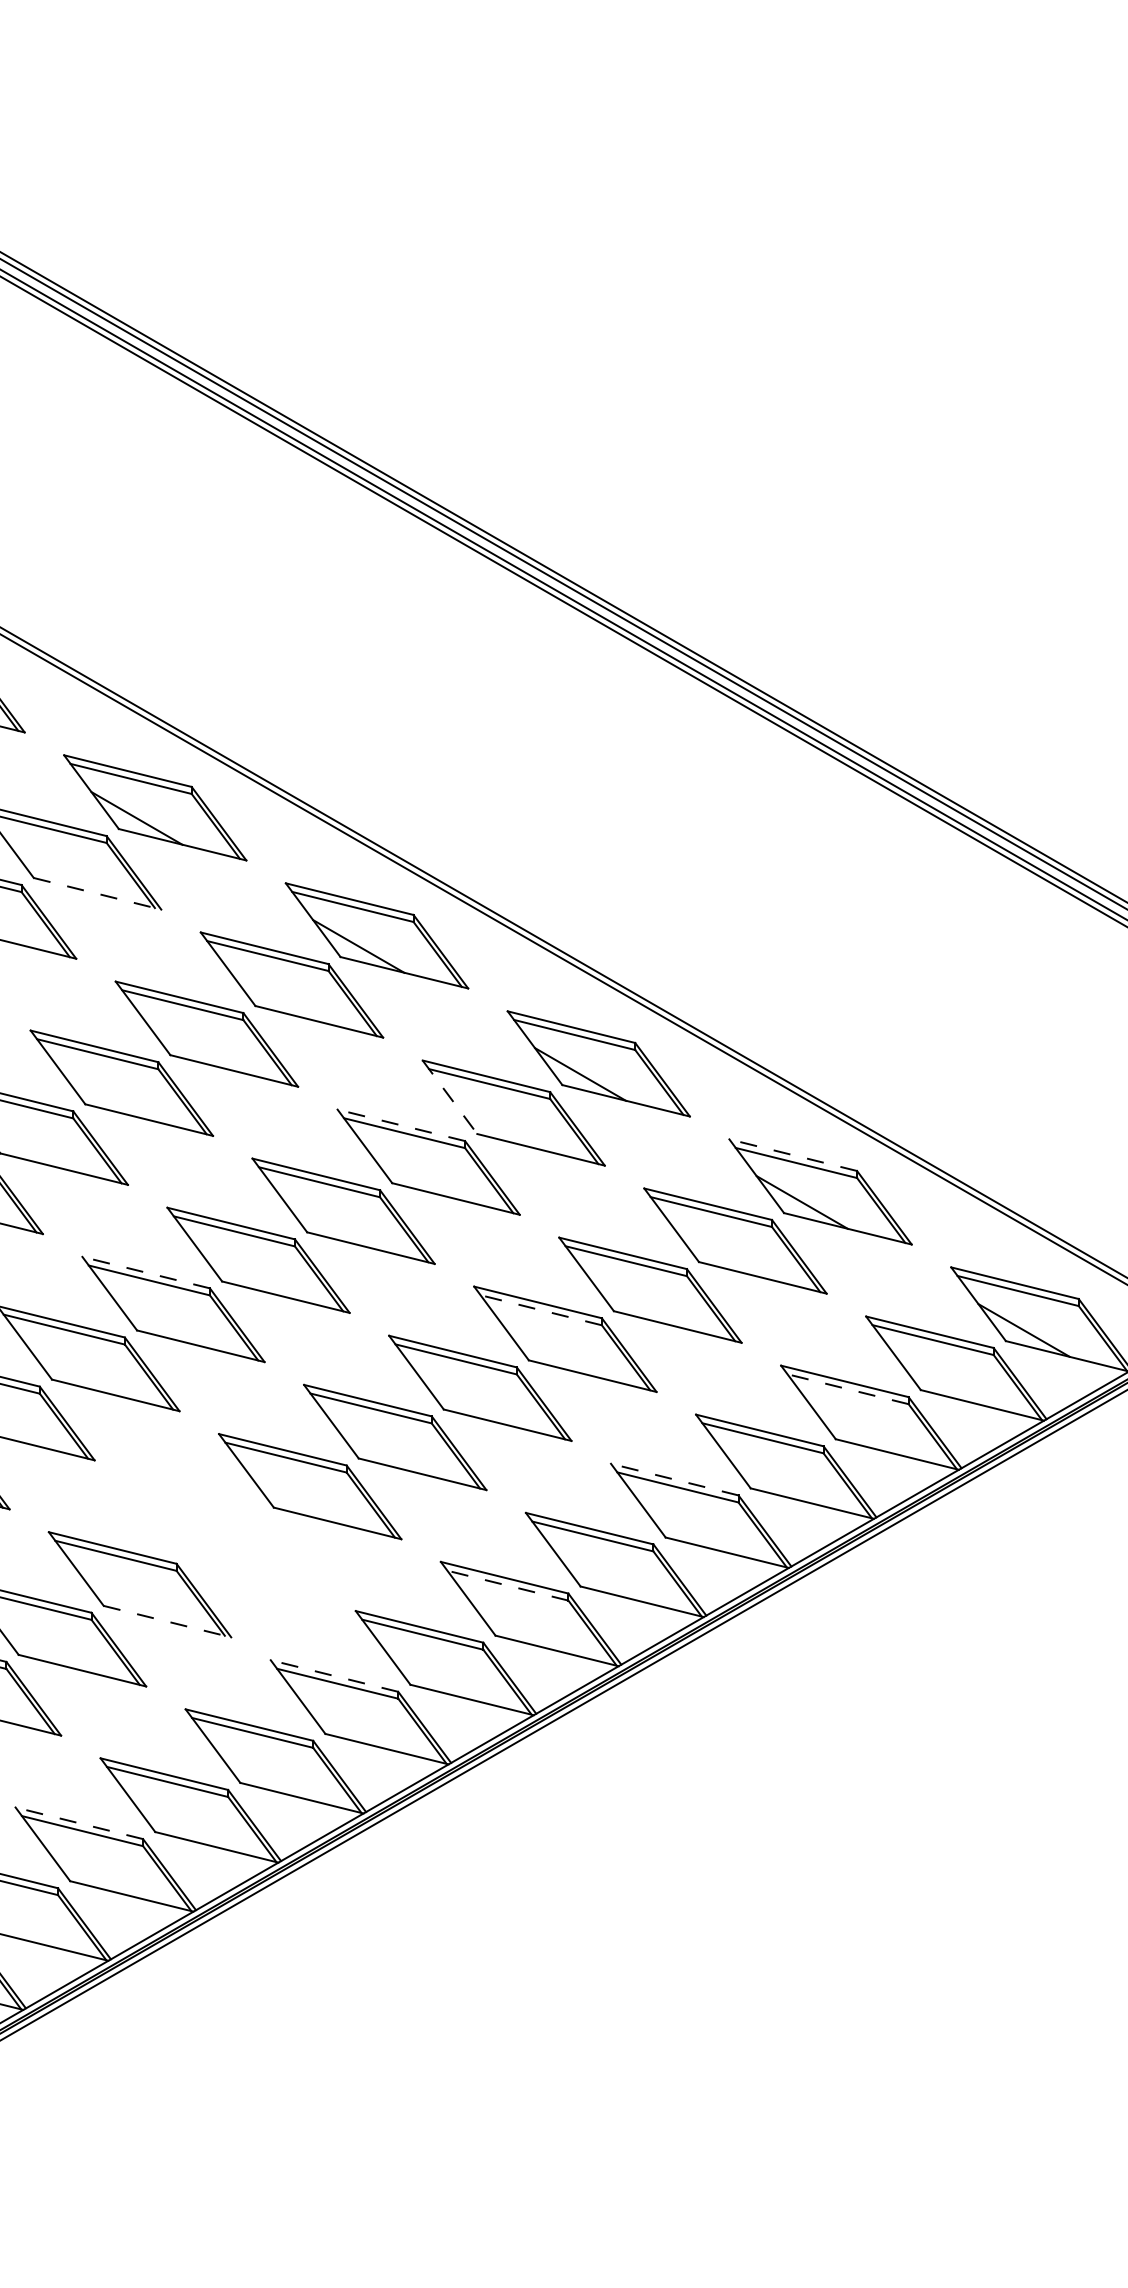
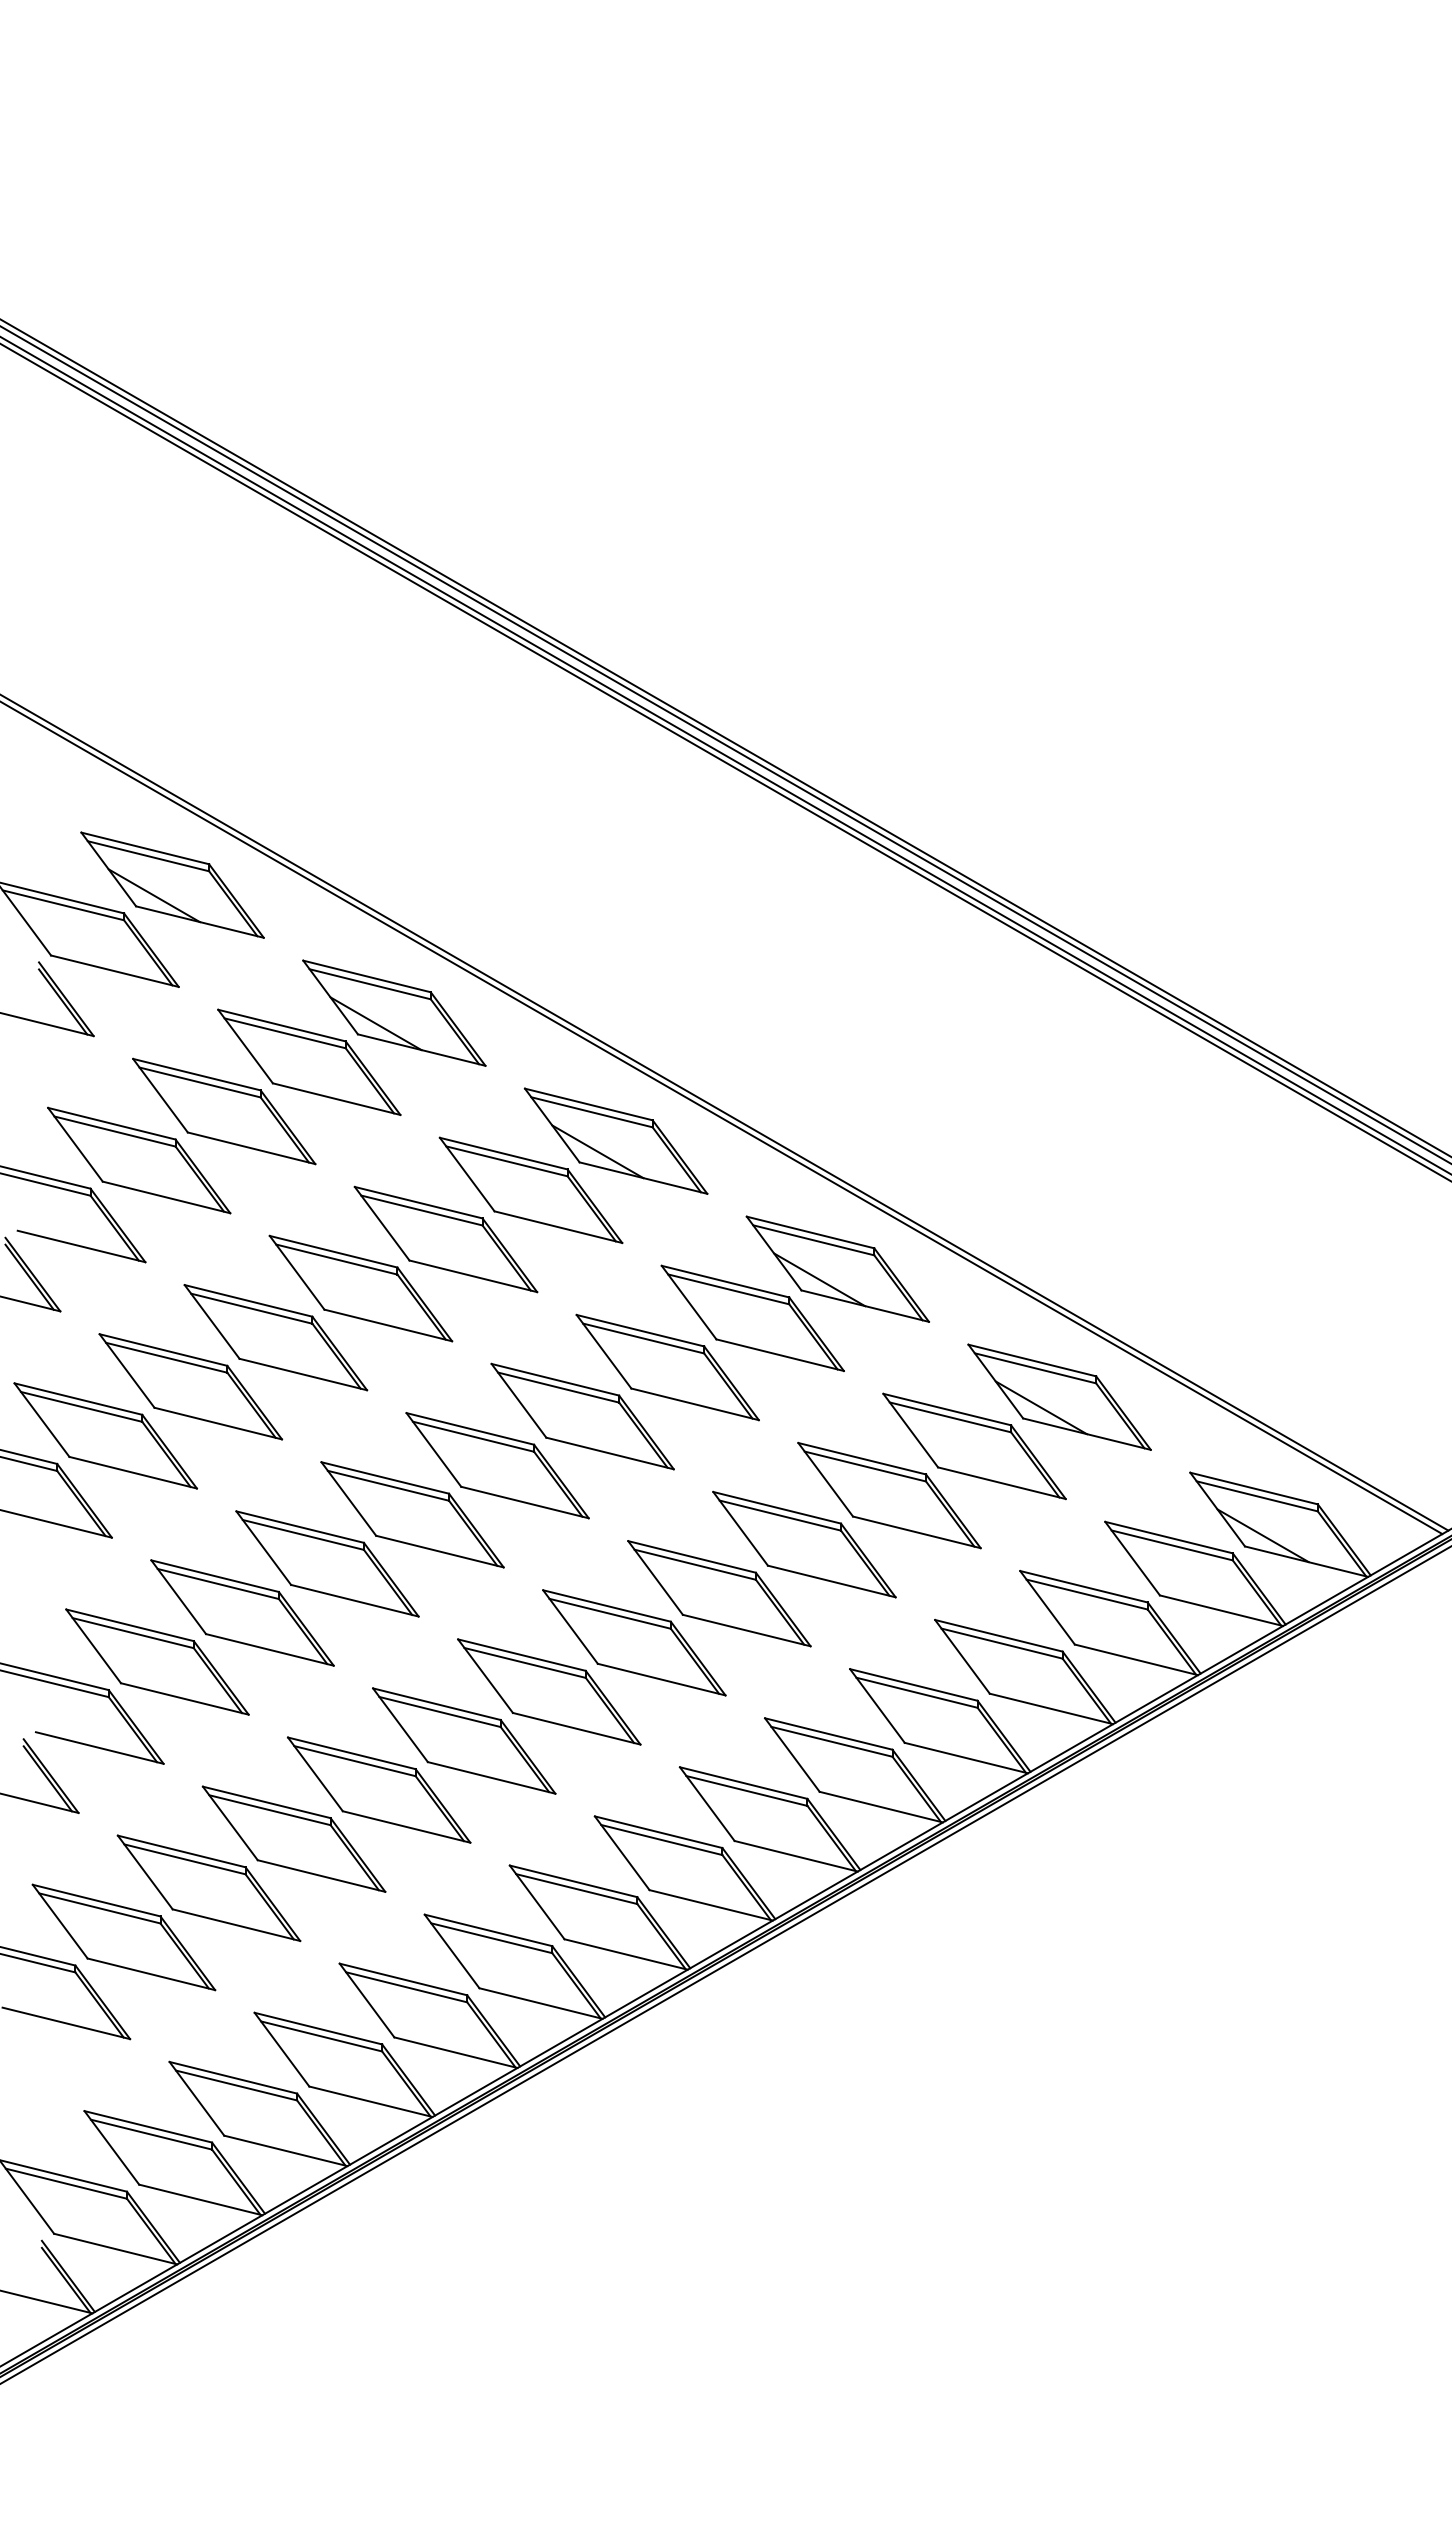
line: (97, 894) -> (336, 1099), dashed -> solid
line: (450, 1097) -> (689, 1302), dashed -> solid
line: (401, 1125) -> (640, 1330), dashed -> solid
line: (793, 1155) -> (1032, 1360), dashed -> solid
line: (146, 1272) -> (385, 1477), dashed -> solid
line: (540, 1310) -> (779, 1515), dashed -> solid
line: (847, 1389) -> (1086, 1594), dashed -> solid
line: (674, 1479) -> (913, 1684), dashed -> solid
part: (225, 1535) -> (464, 1740), added
line: (507, 1585) -> (746, 1790), dashed -> solid
line: (167, 1621) -> (406, 1826), dashed -> solid
line: (334, 1676) -> (573, 1881), dashed -> solid
line: (79, 1823) -> (318, 2028), dashed -> solid

